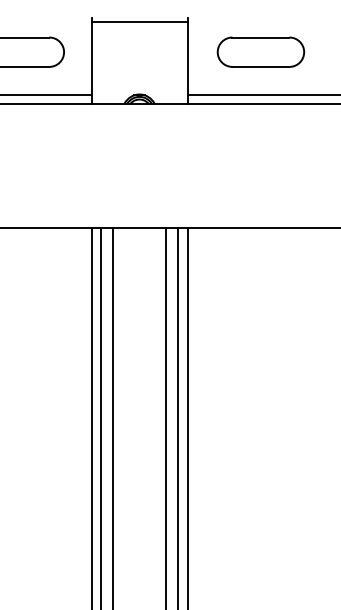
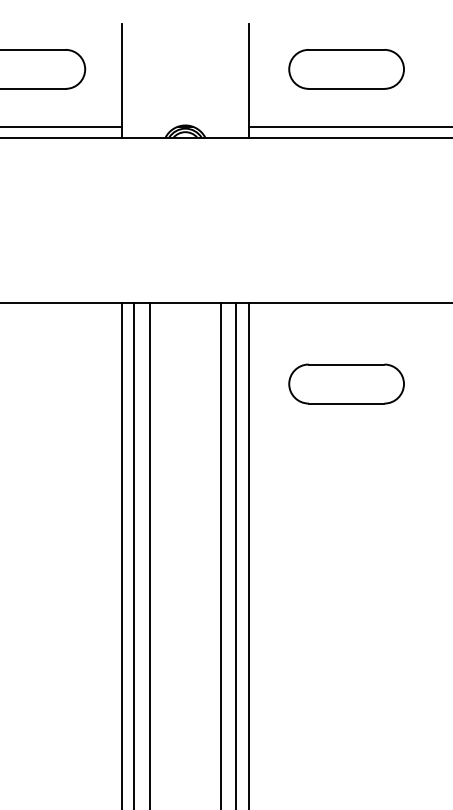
line: (139, 22) -> (185, 29), removed
part: (260, 288) -> (346, 383), added

